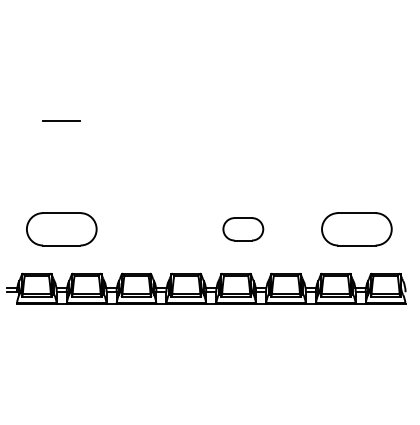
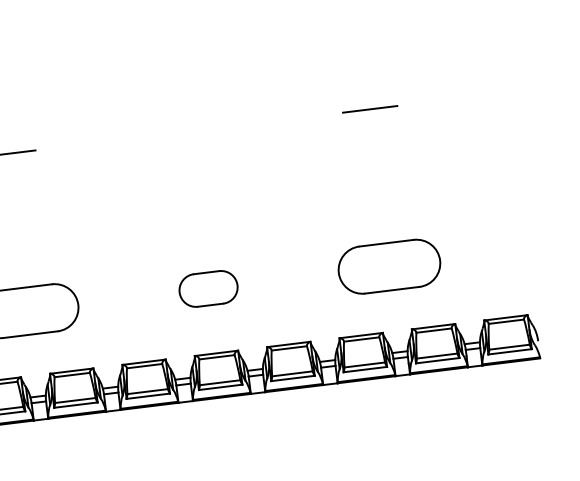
line: (310, 120) -> (369, 108), added
part: (243, 229) -> (208, 289), moved
part: (356, 229) -> (388, 267), moved

